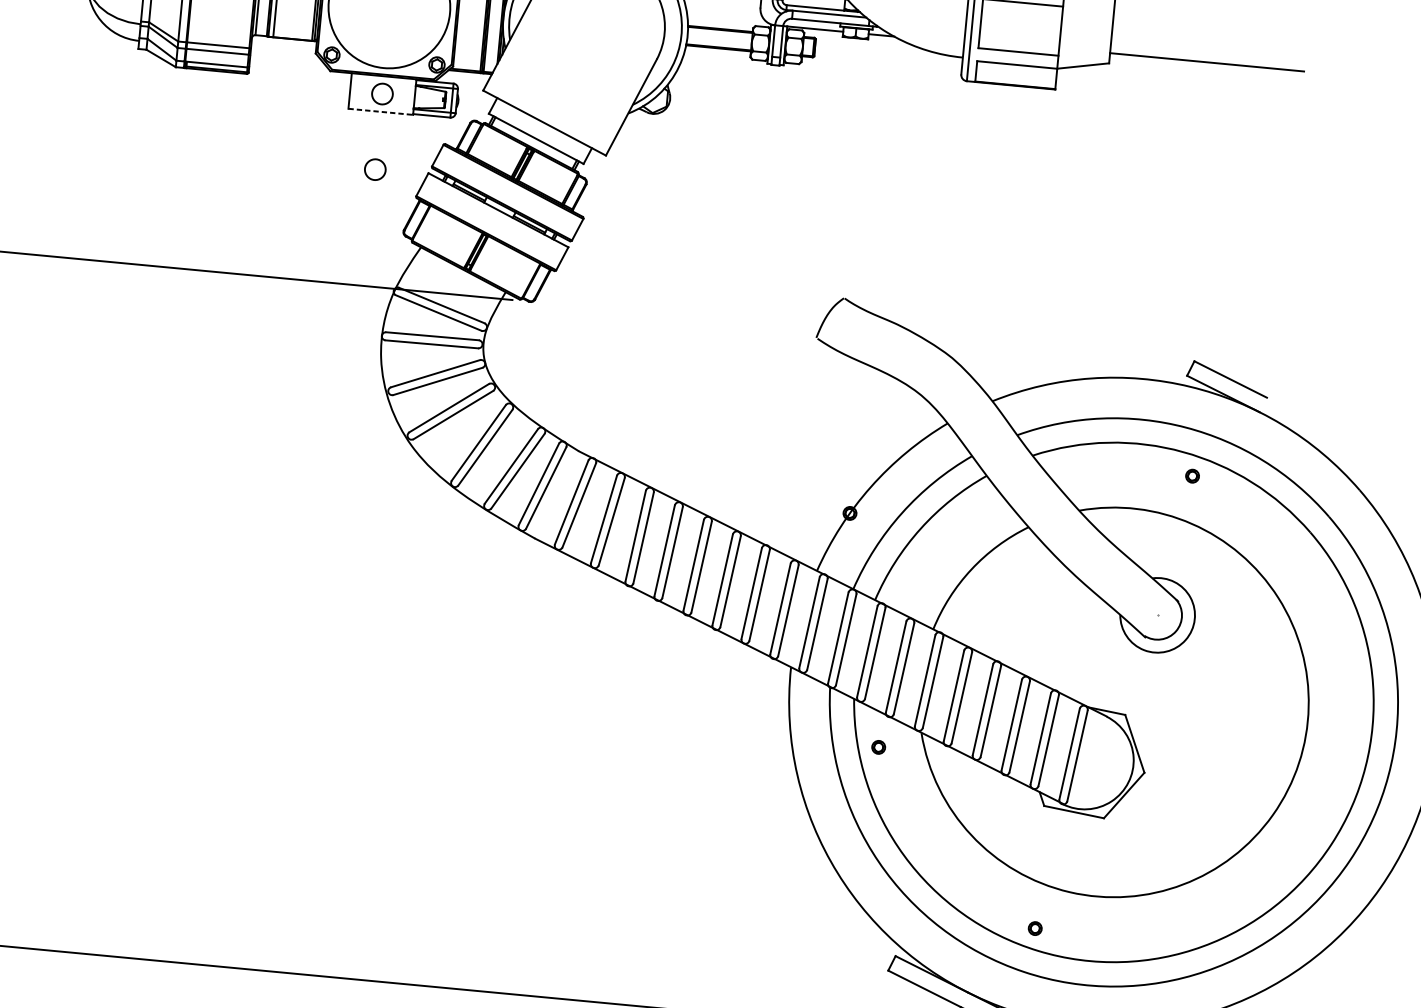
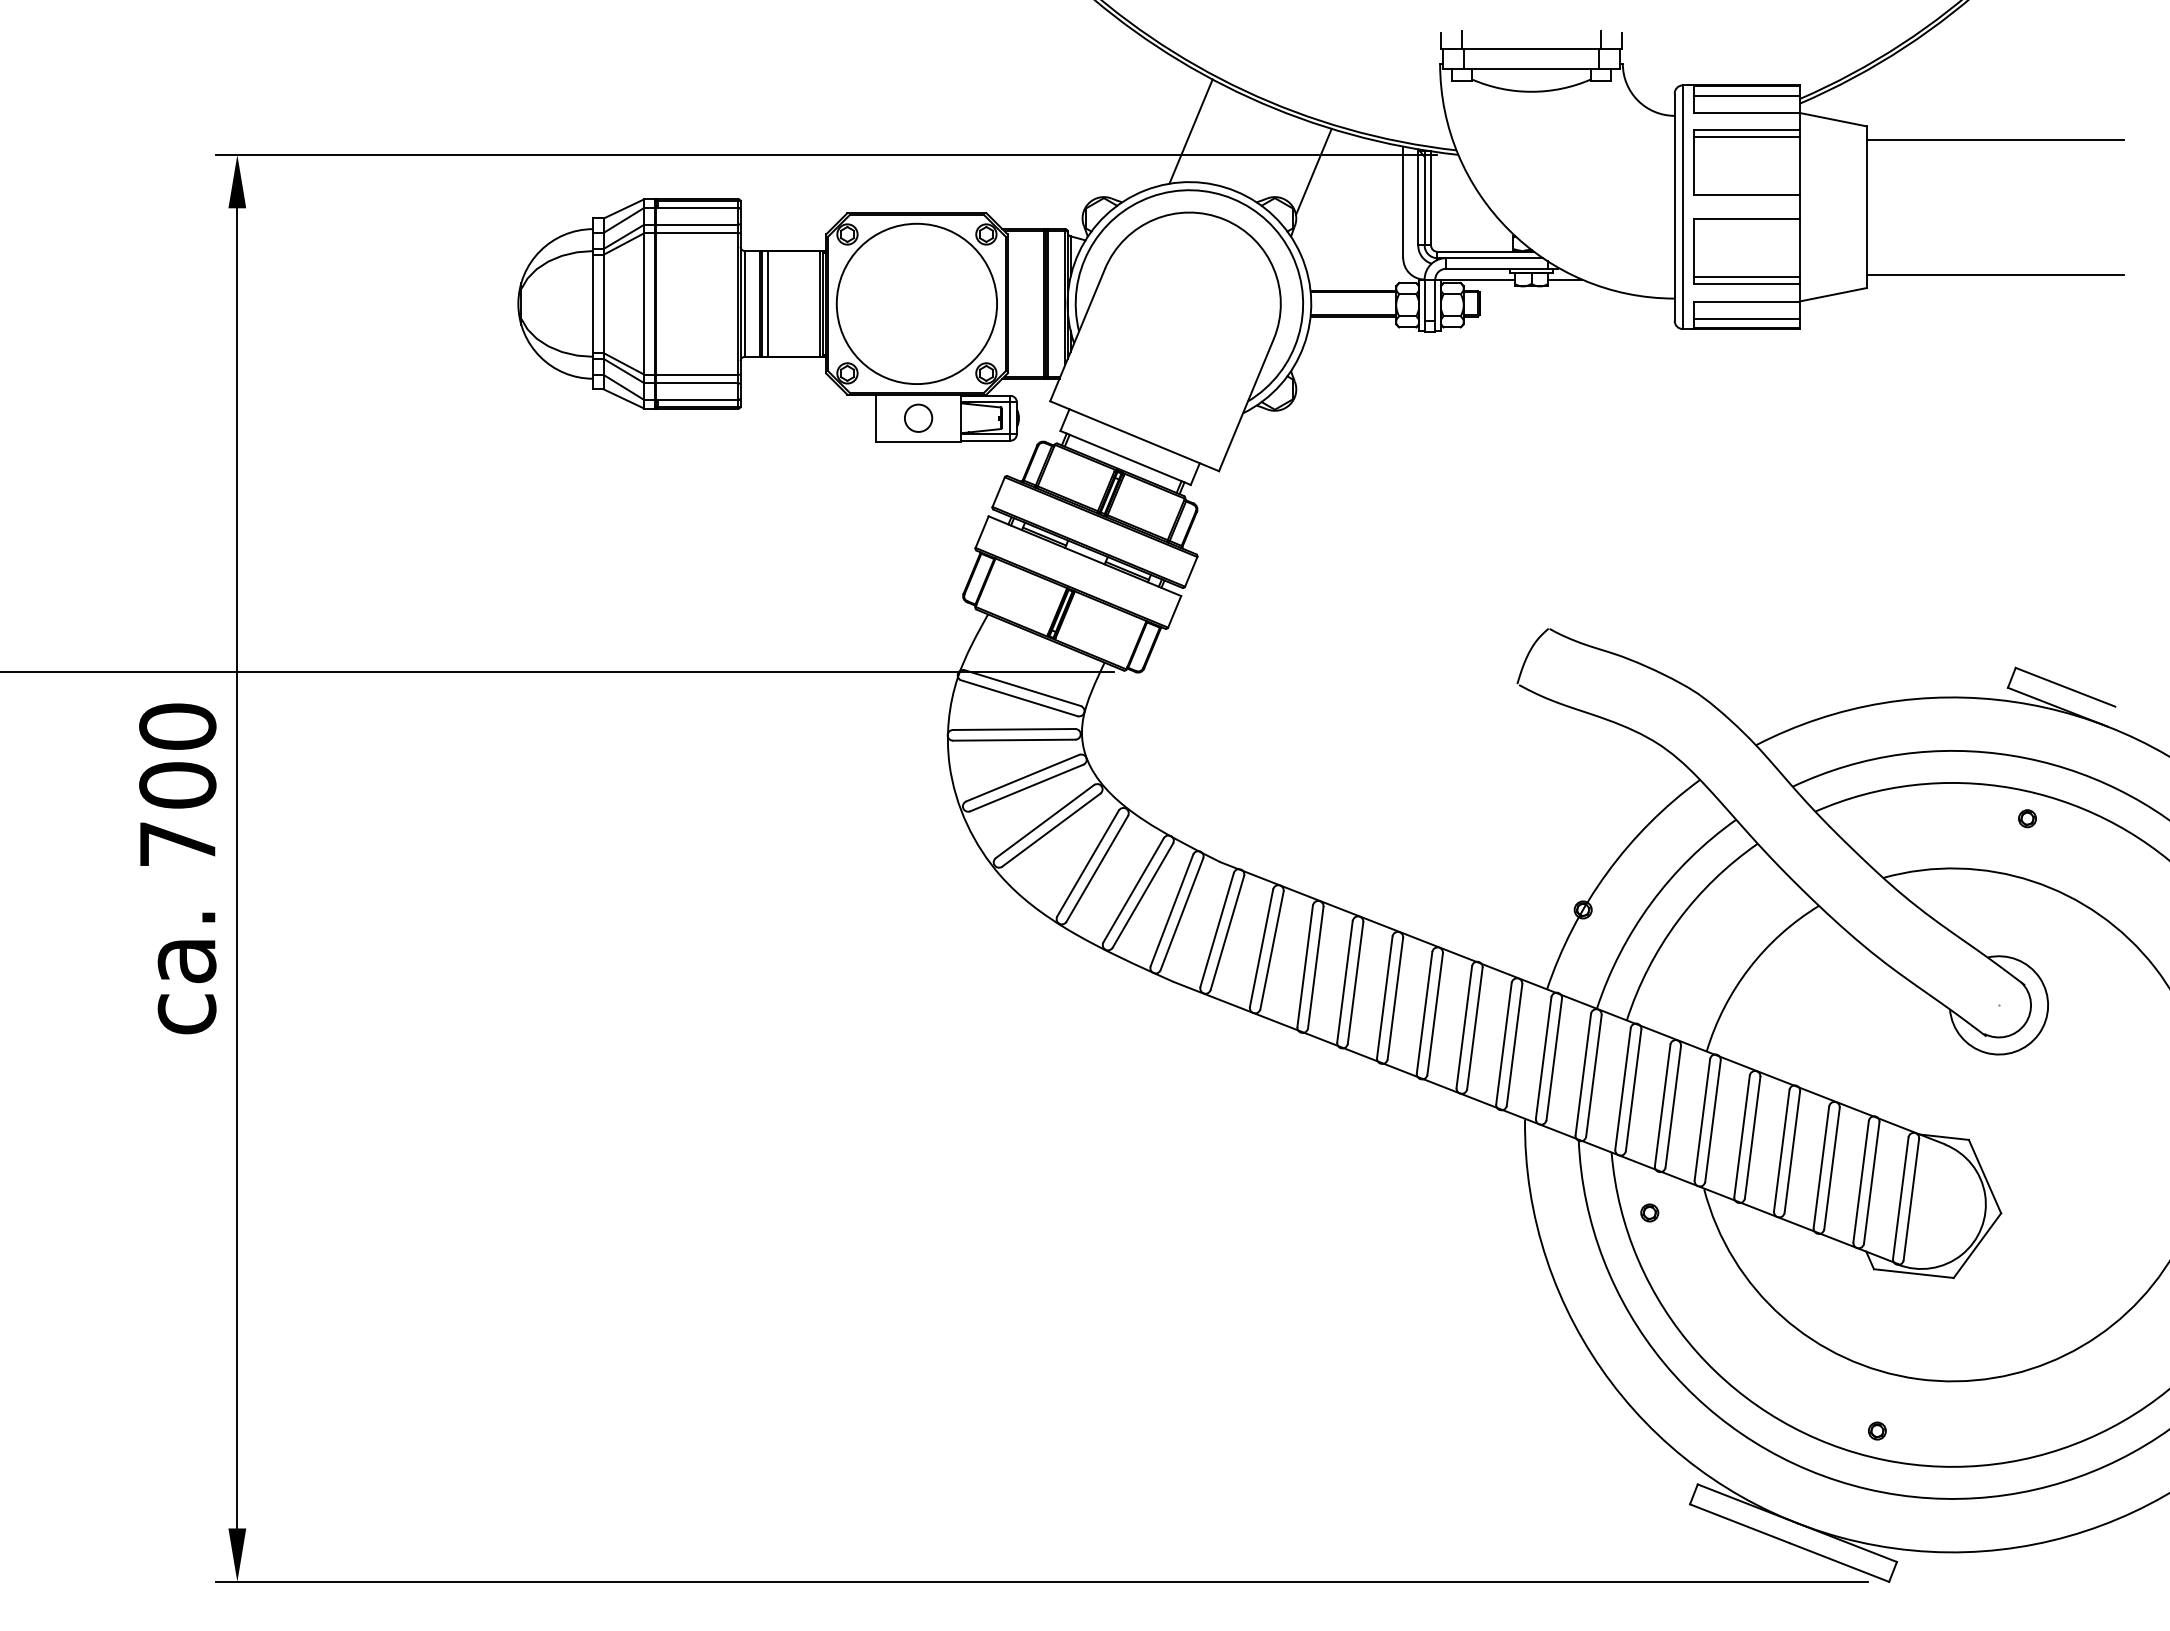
line: (1018, 46) -> (1746, 277), added
line: (1015, 77) -> (1746, 318), added
line: (380, 111) -> (918, 441), dashed -> solid
circle: (375, 169) -> (918, 517), removed

